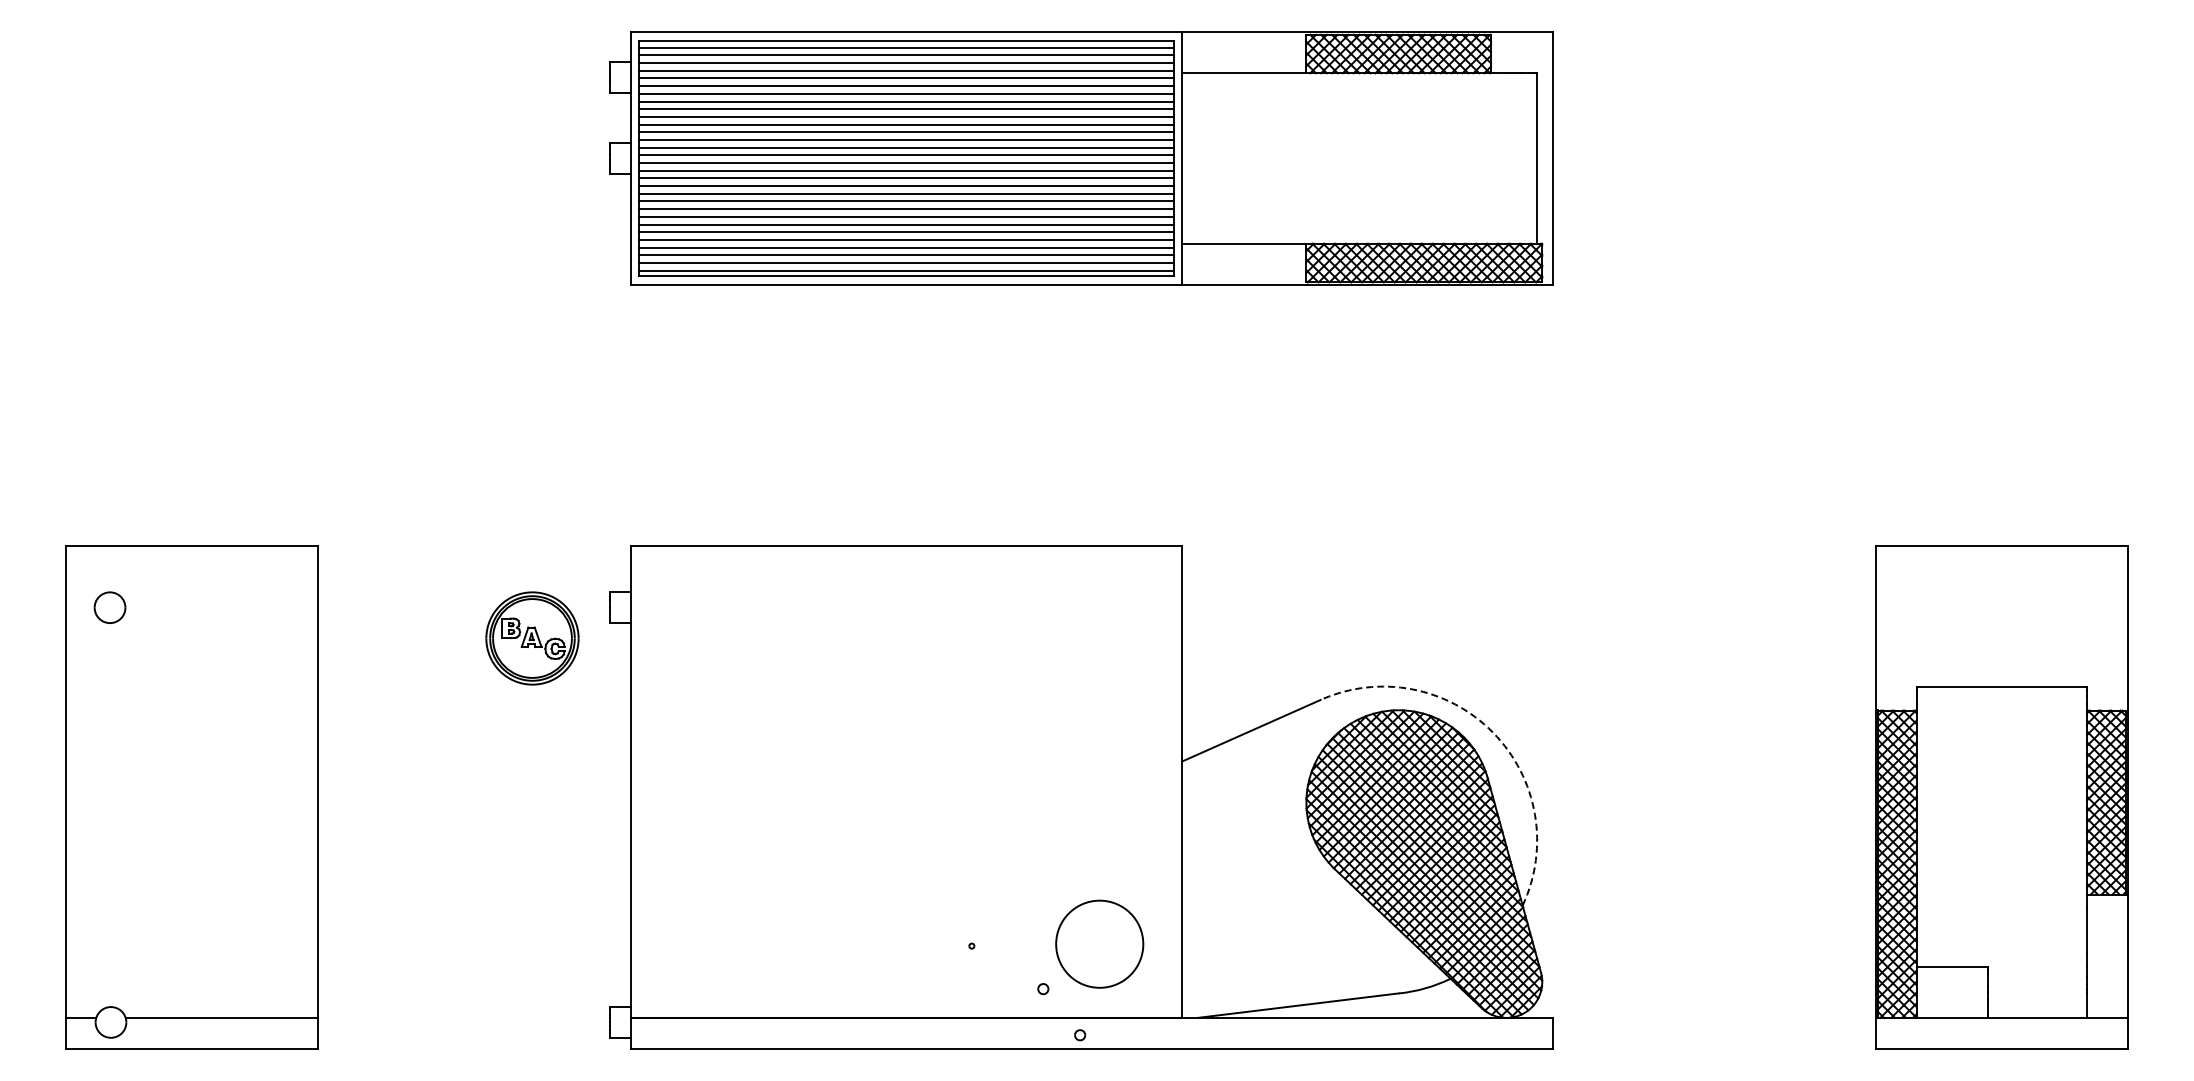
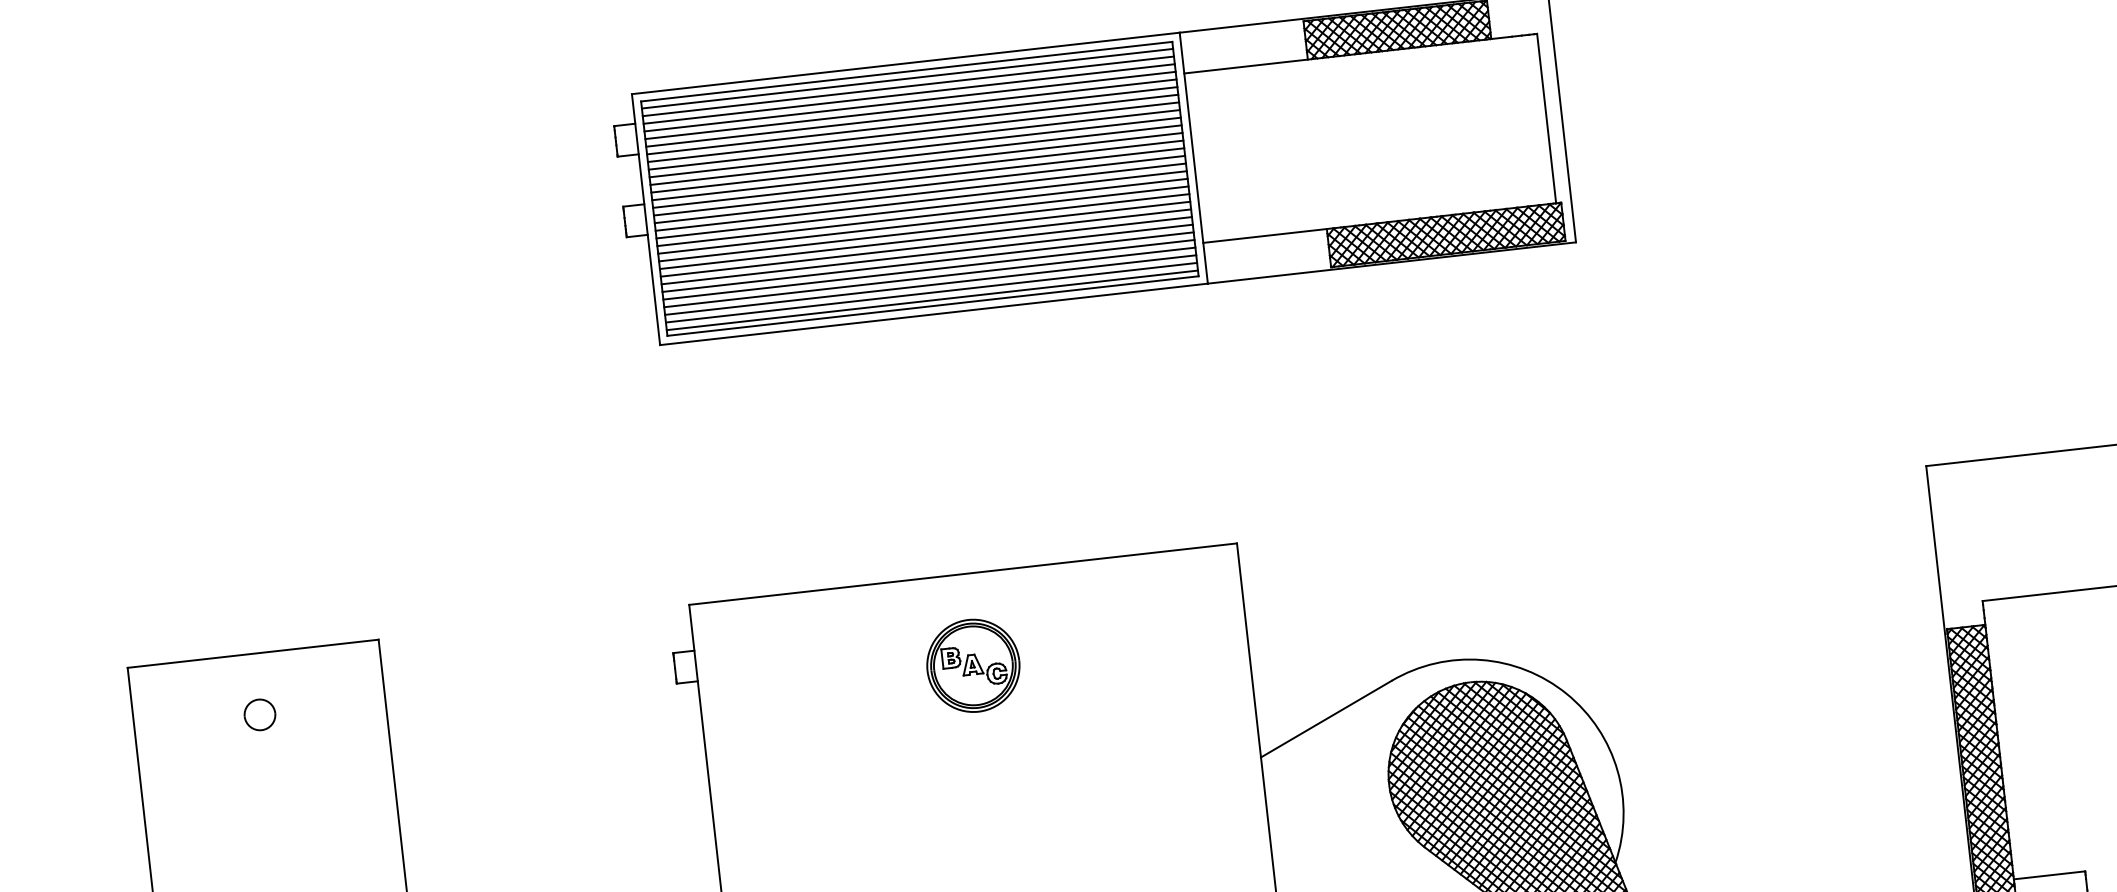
part: (109, 607) -> (259, 714), moved
part: (532, 638) -> (973, 665), moved
arc: (1493, 732) -> (1567, 693), dashed -> solid

